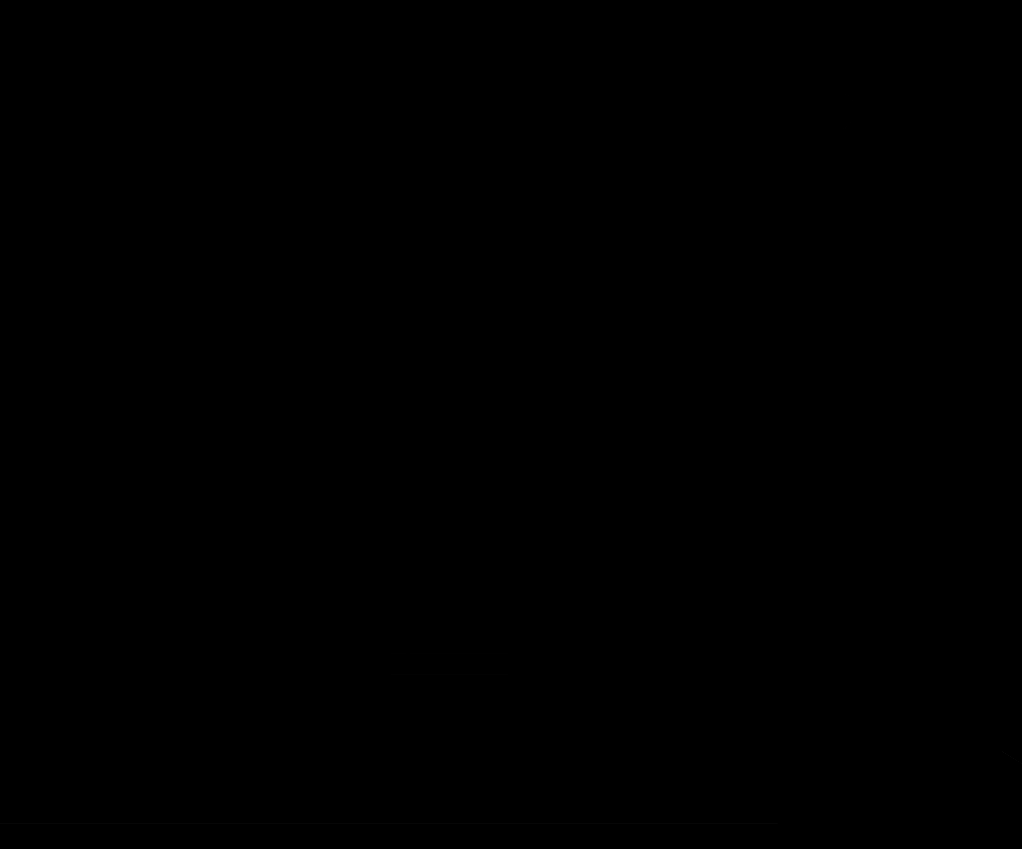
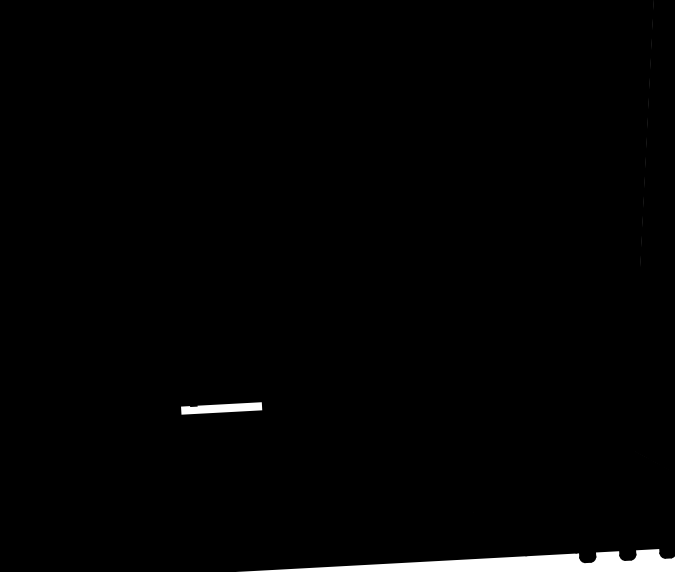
fill: (449, 663) -> (221, 408), removed

